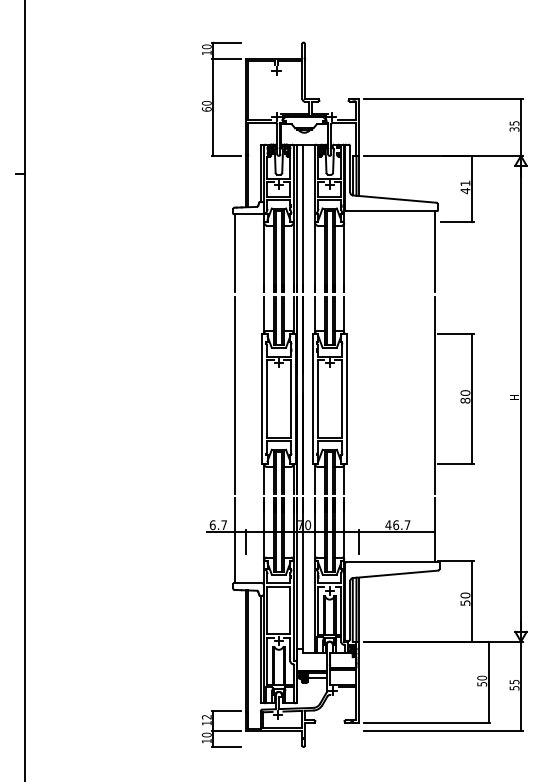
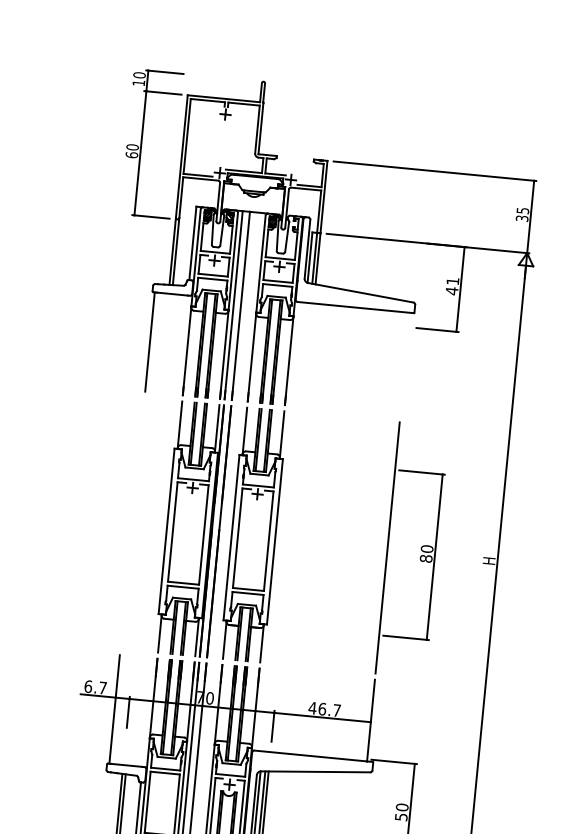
line: (434, 250) -> (405, 363), removed
line: (234, 394) -> (132, 522), removed

